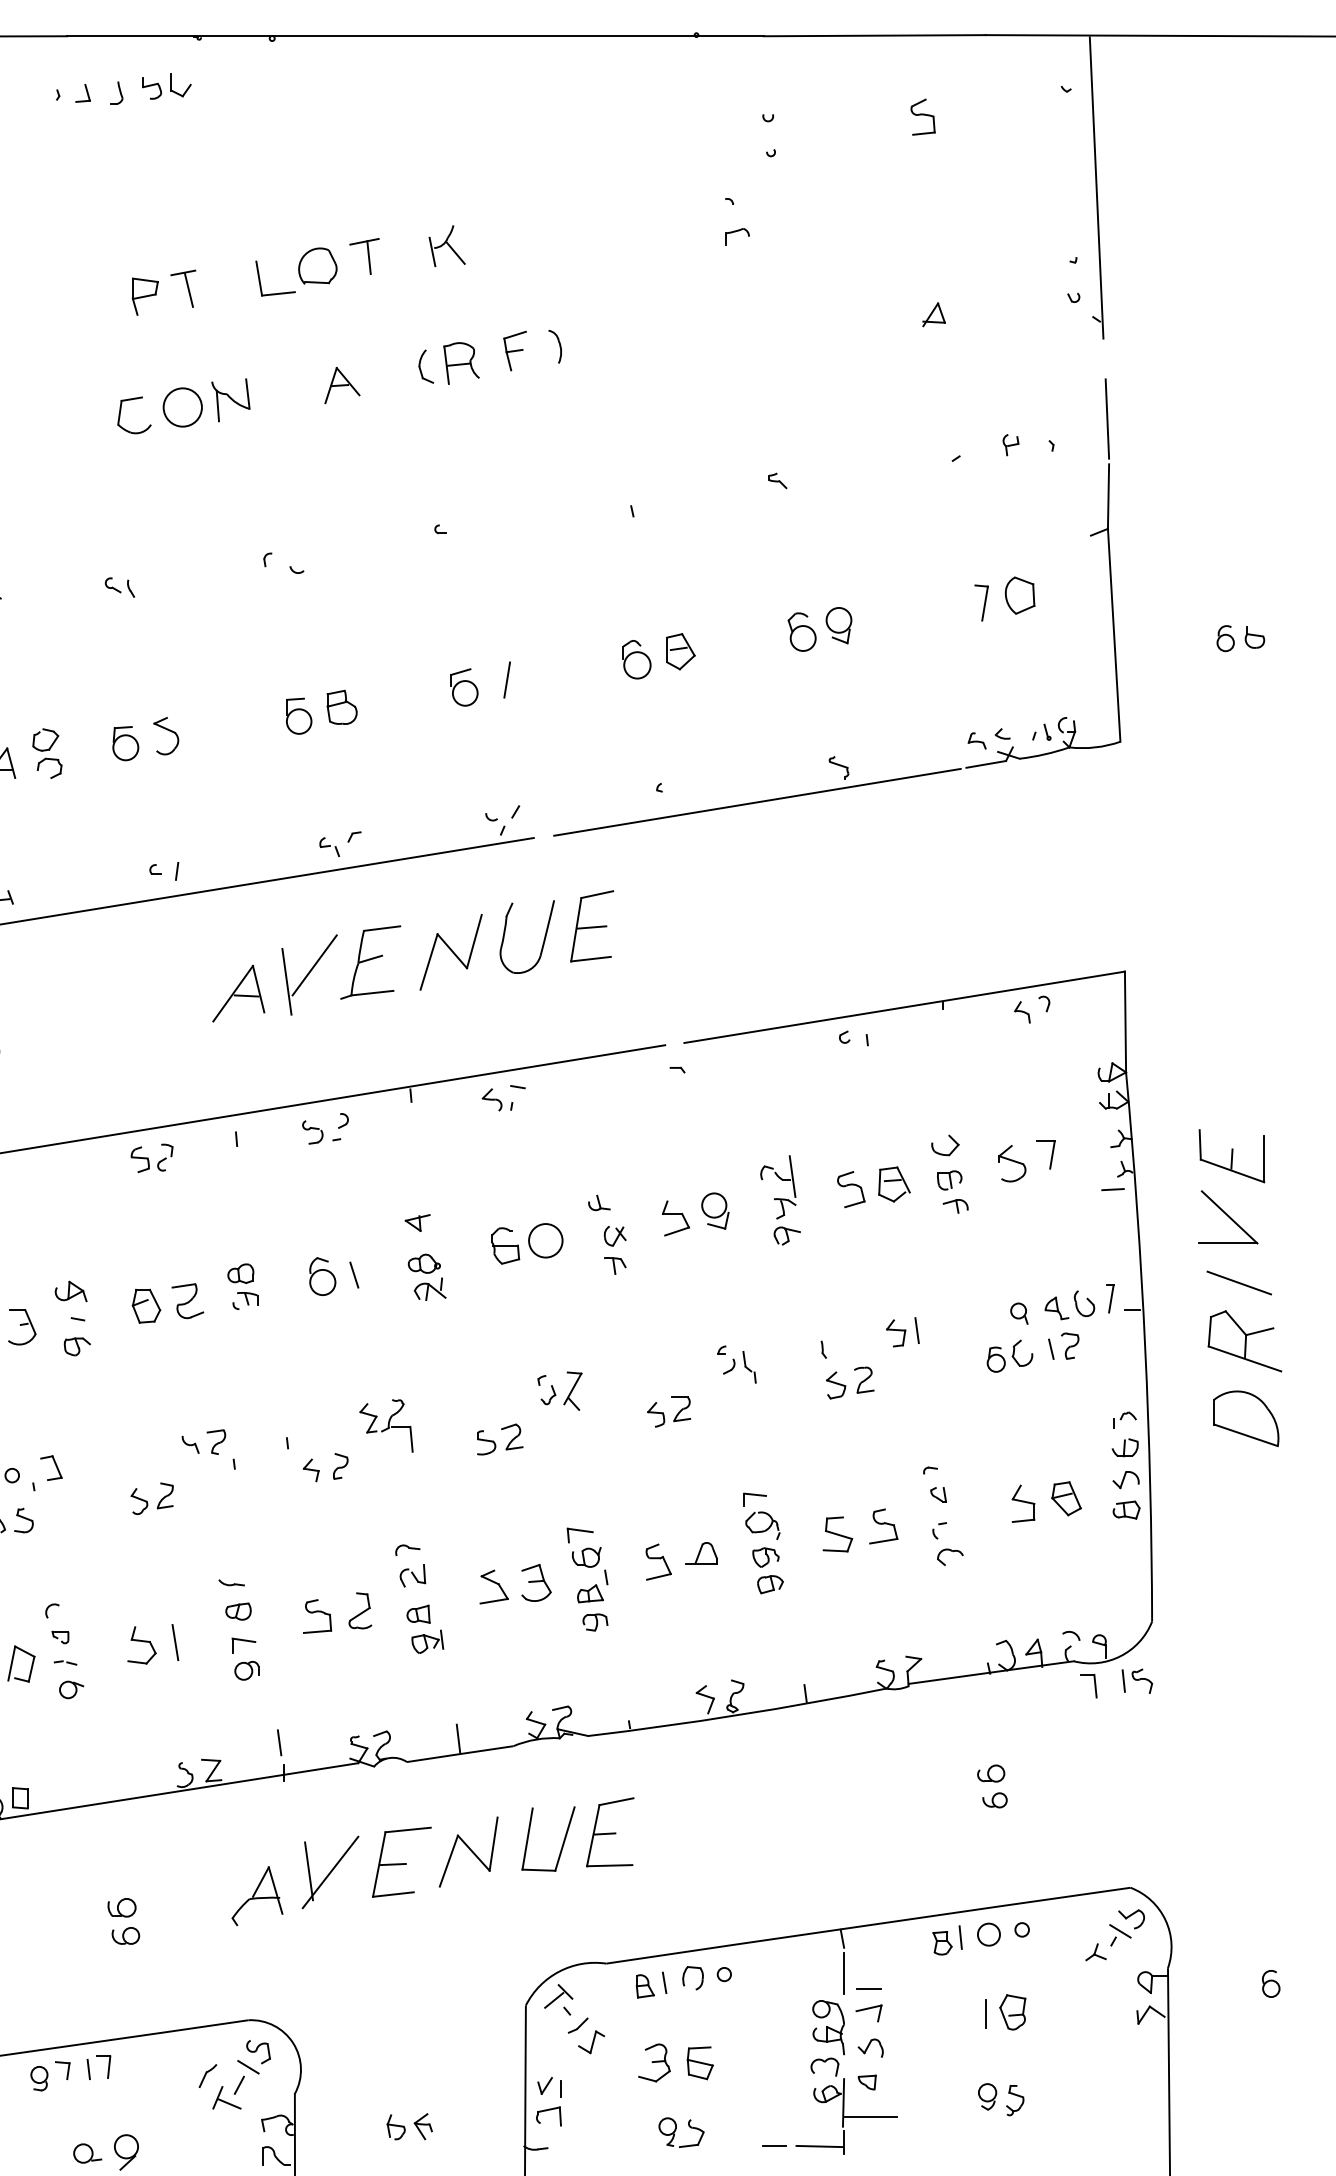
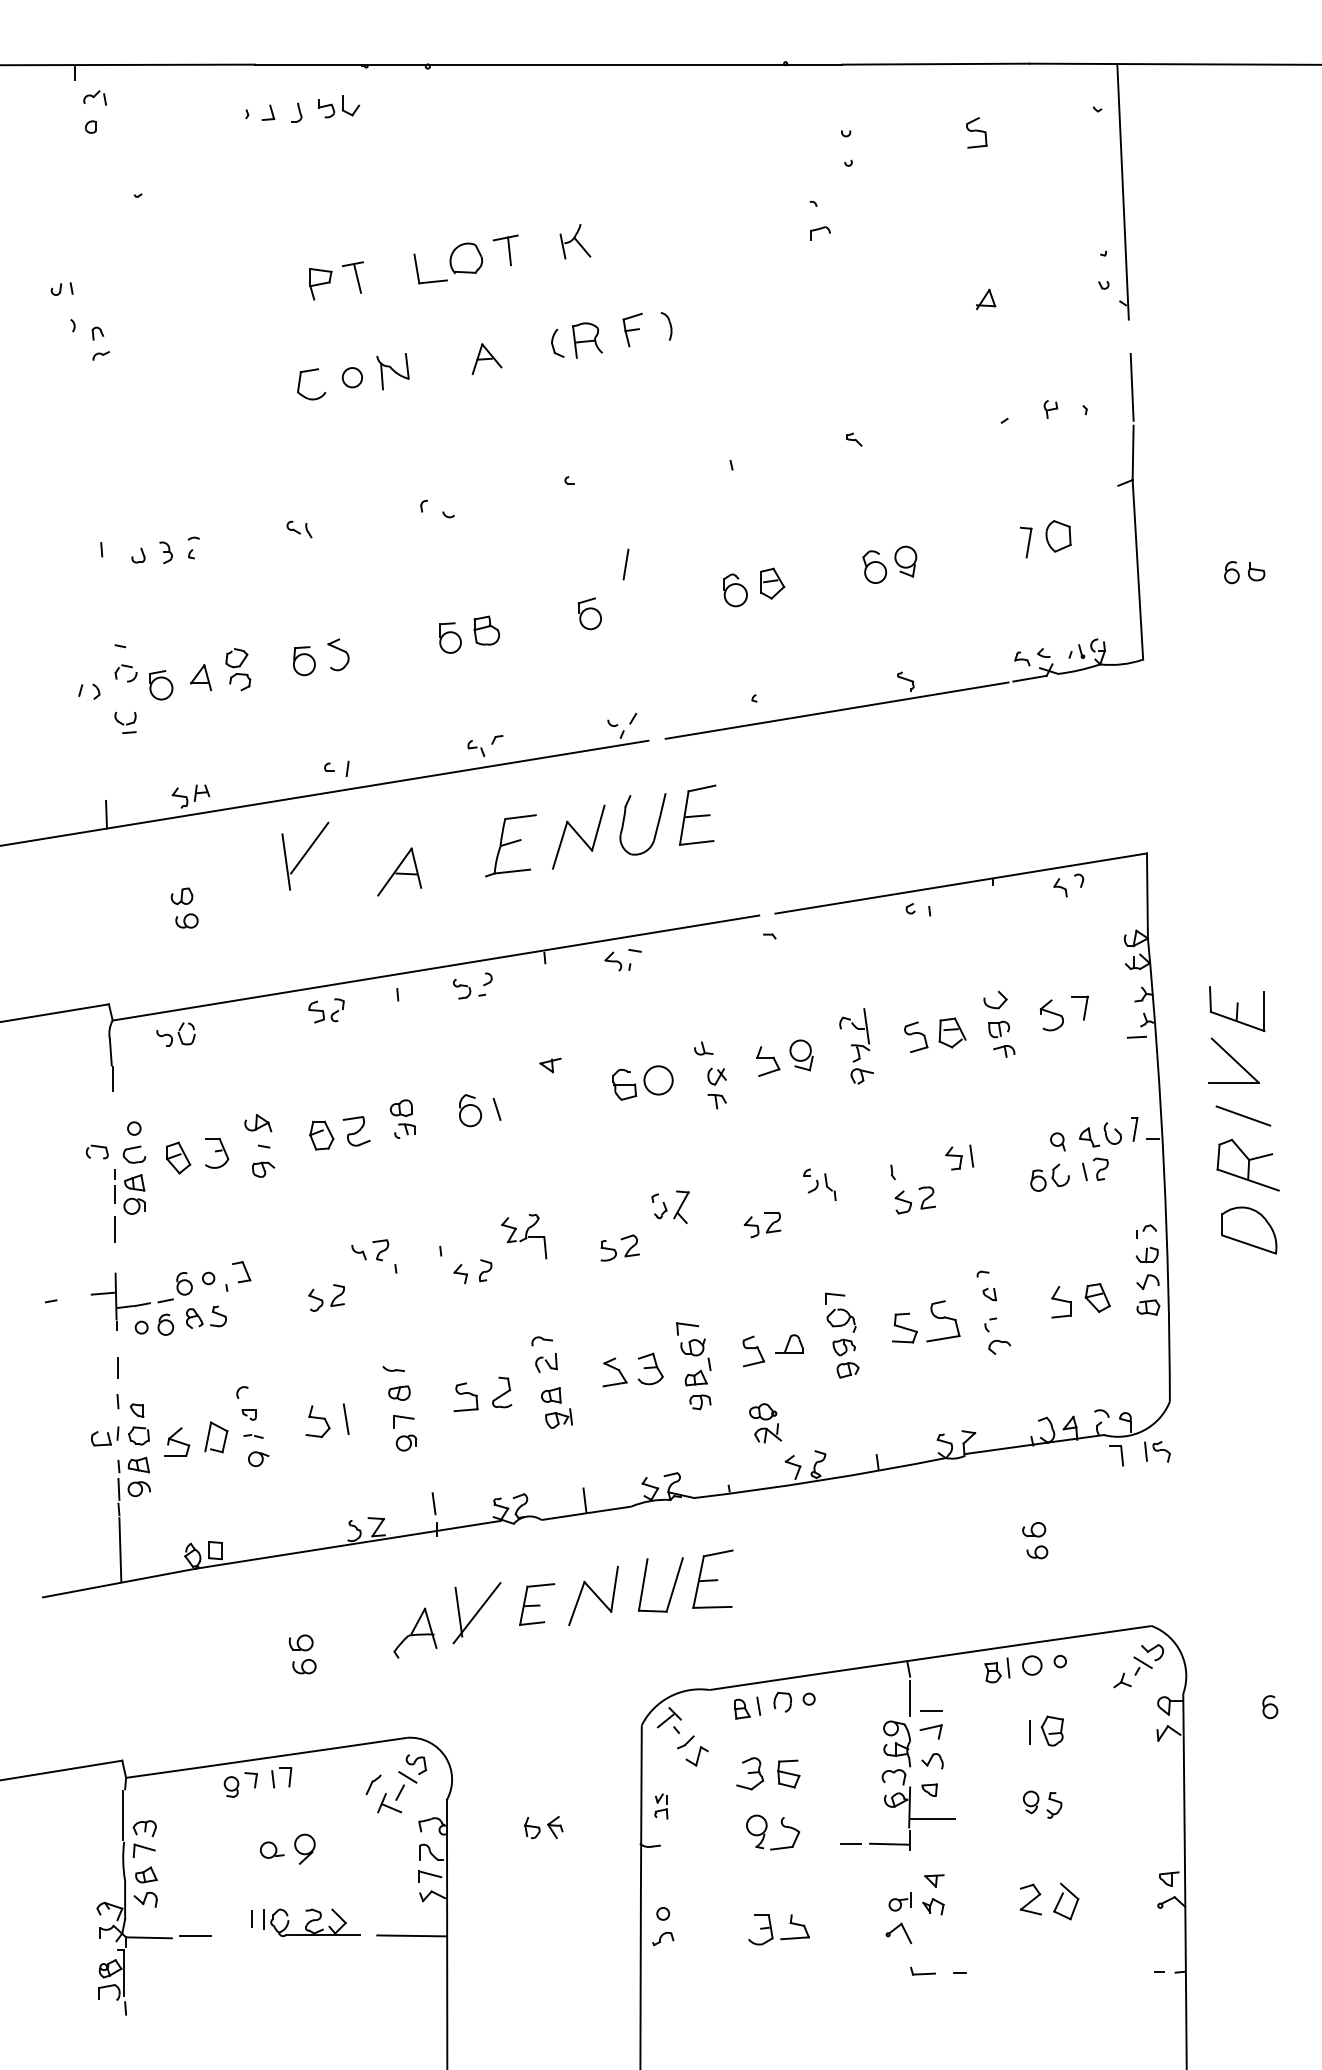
circle: (182, 407) -> (352, 377), size x0.6
line: (506, 679) -> (625, 564), moved
part: (309, 974) -> (305, 855), moved
part: (427, 1277) -> (765, 1423), moved
part: (883, 1526) -> (943, 1321), size x1.4
part: (401, 1862) -> (536, 1604), size x0.7
part: (549, 2101) -> (661, 1806), size x0.6
part: (680, 2132) -> (772, 1832), size x1.4

